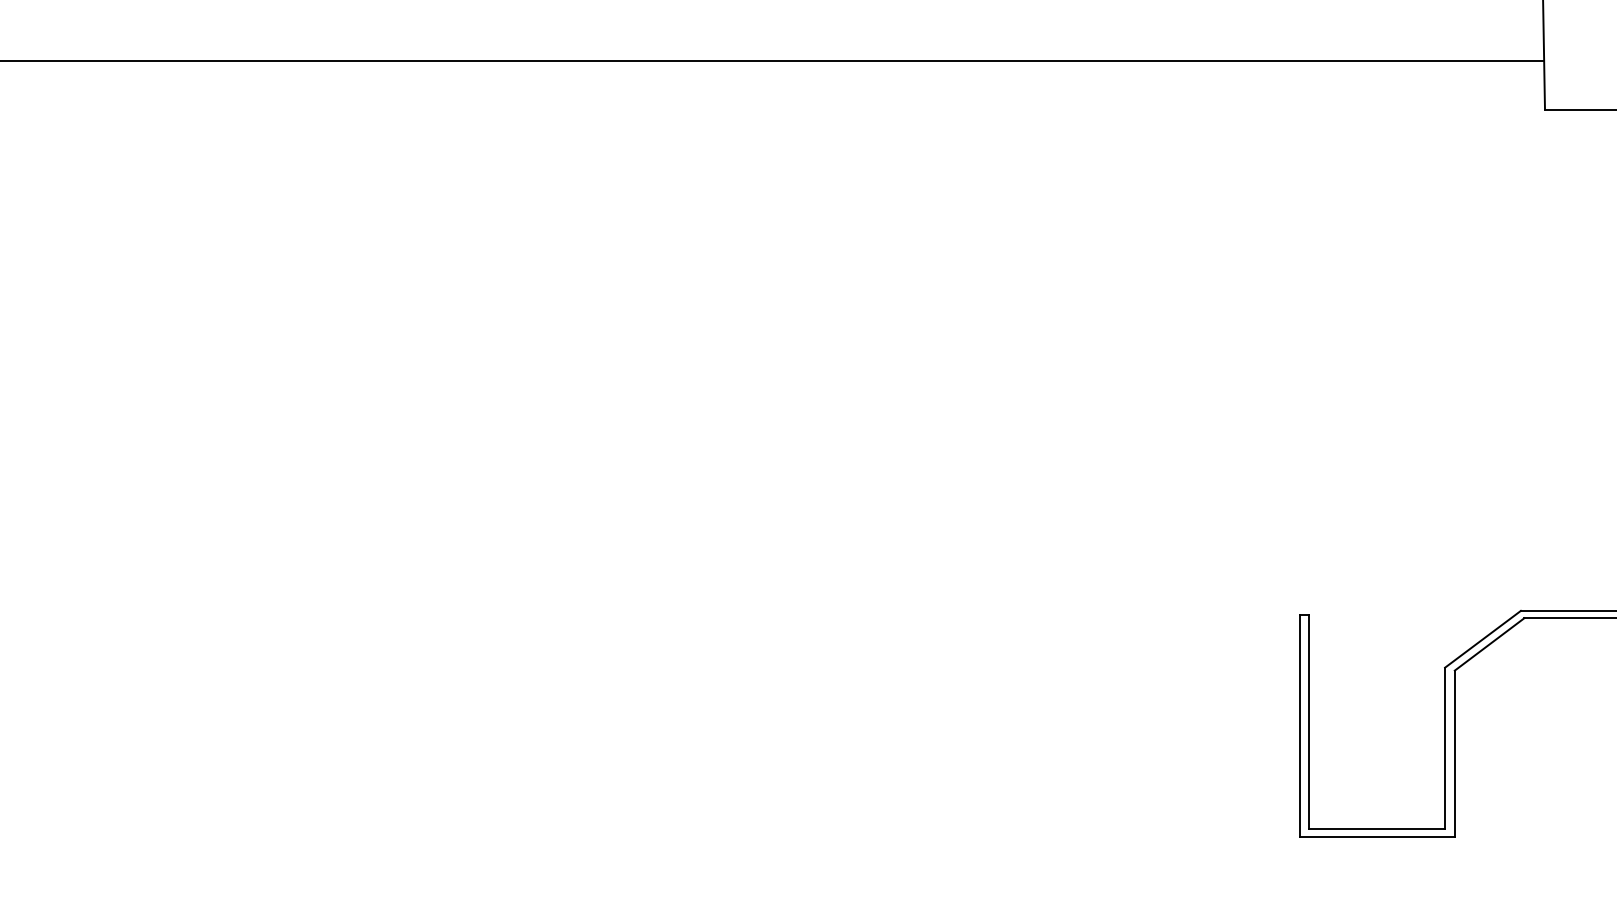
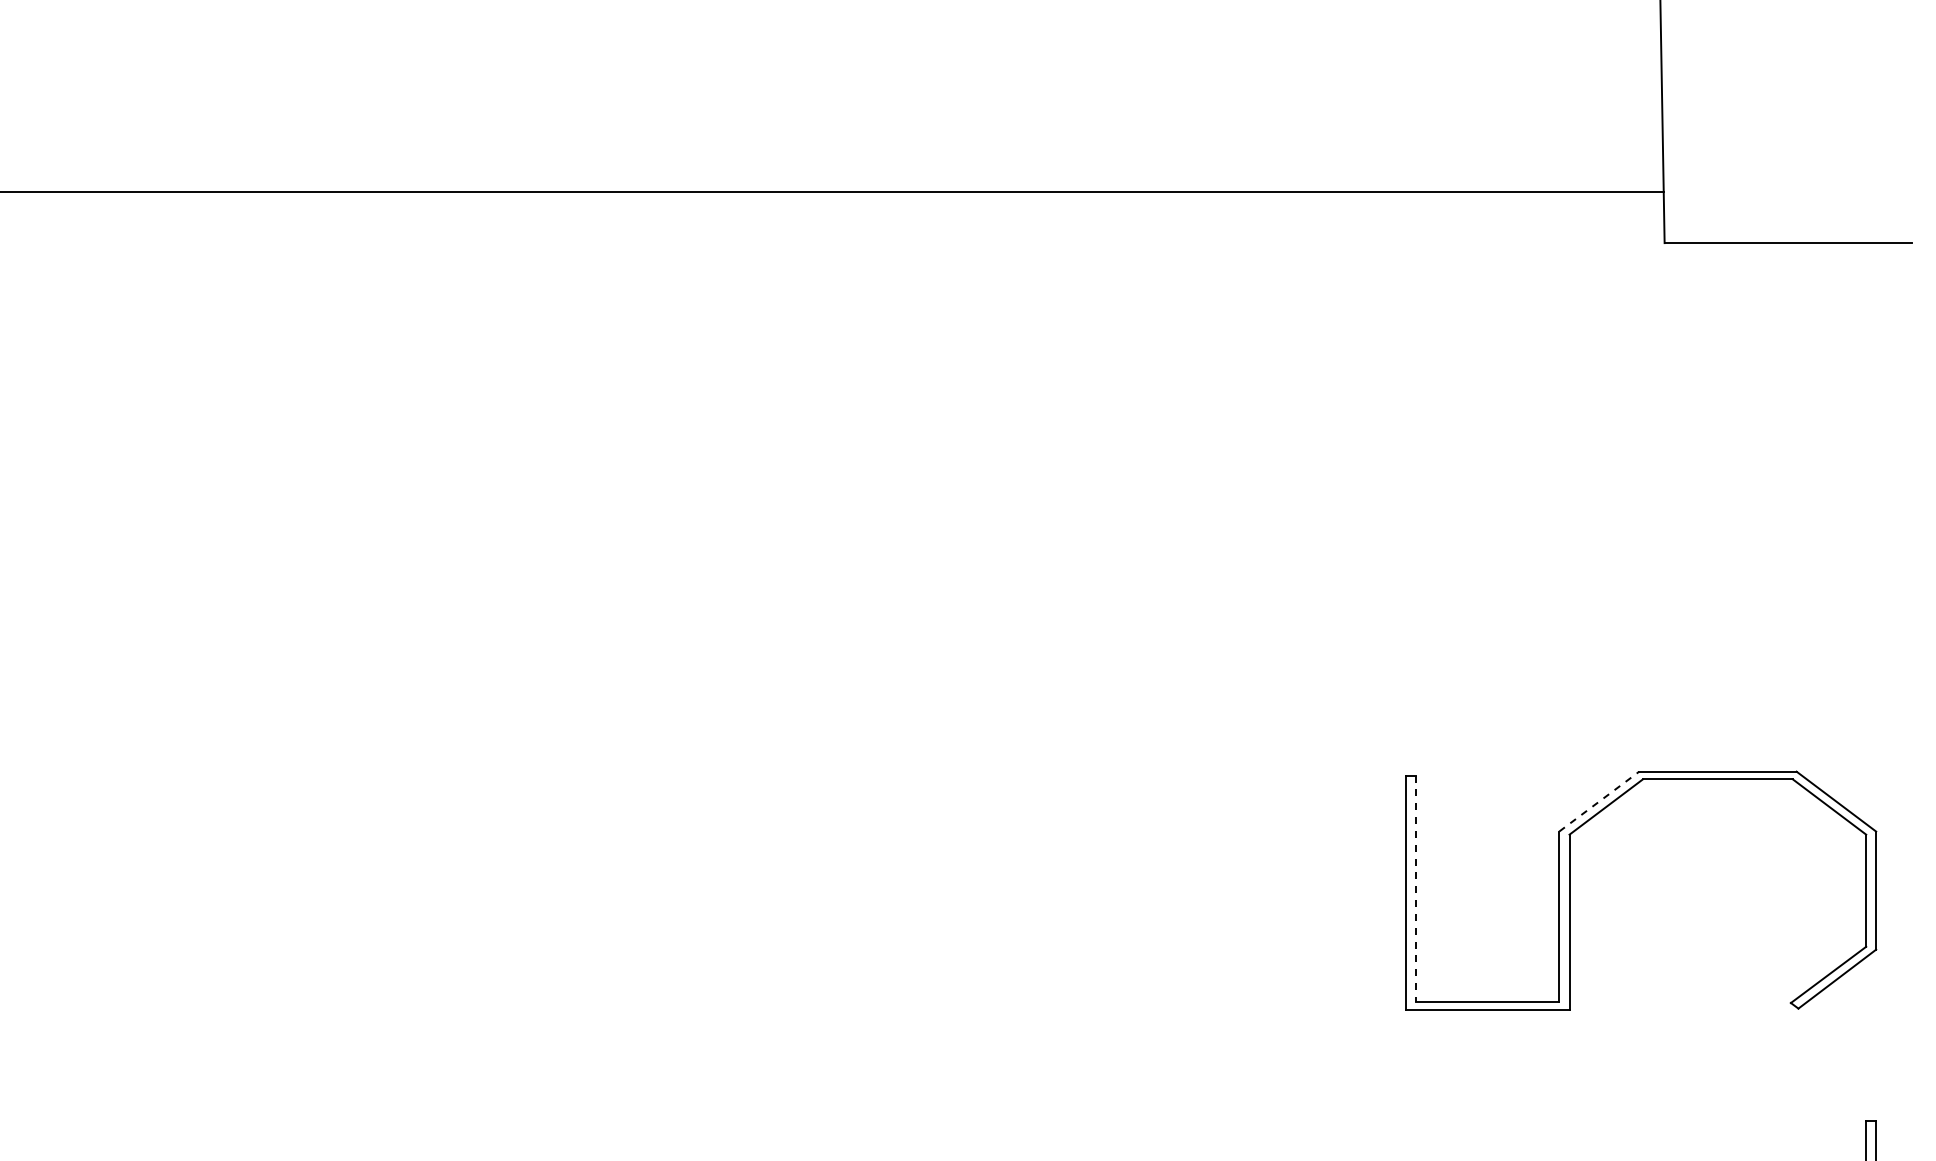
line: (1483, 639) -> (1599, 801), solid -> dashed
line: (1308, 722) -> (1415, 889), solid -> dashed

